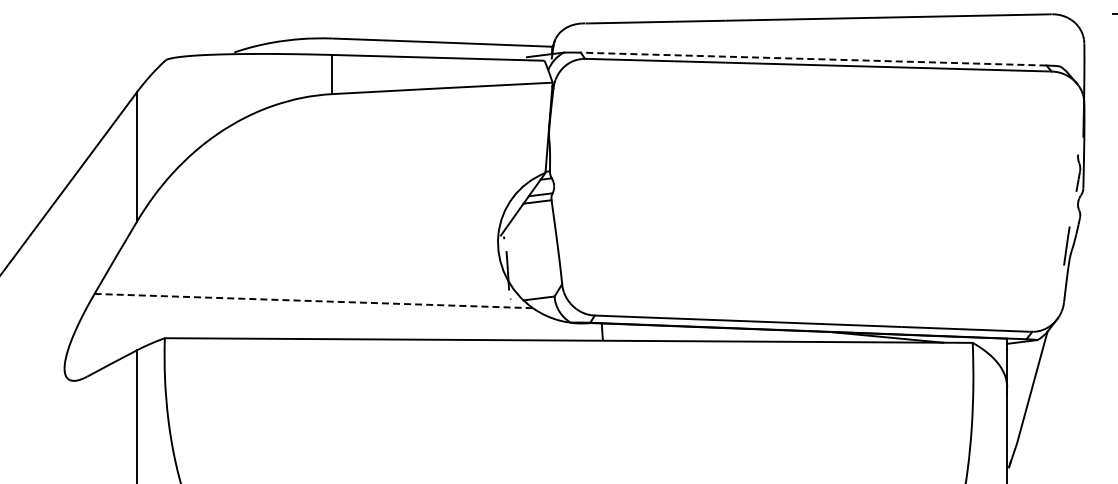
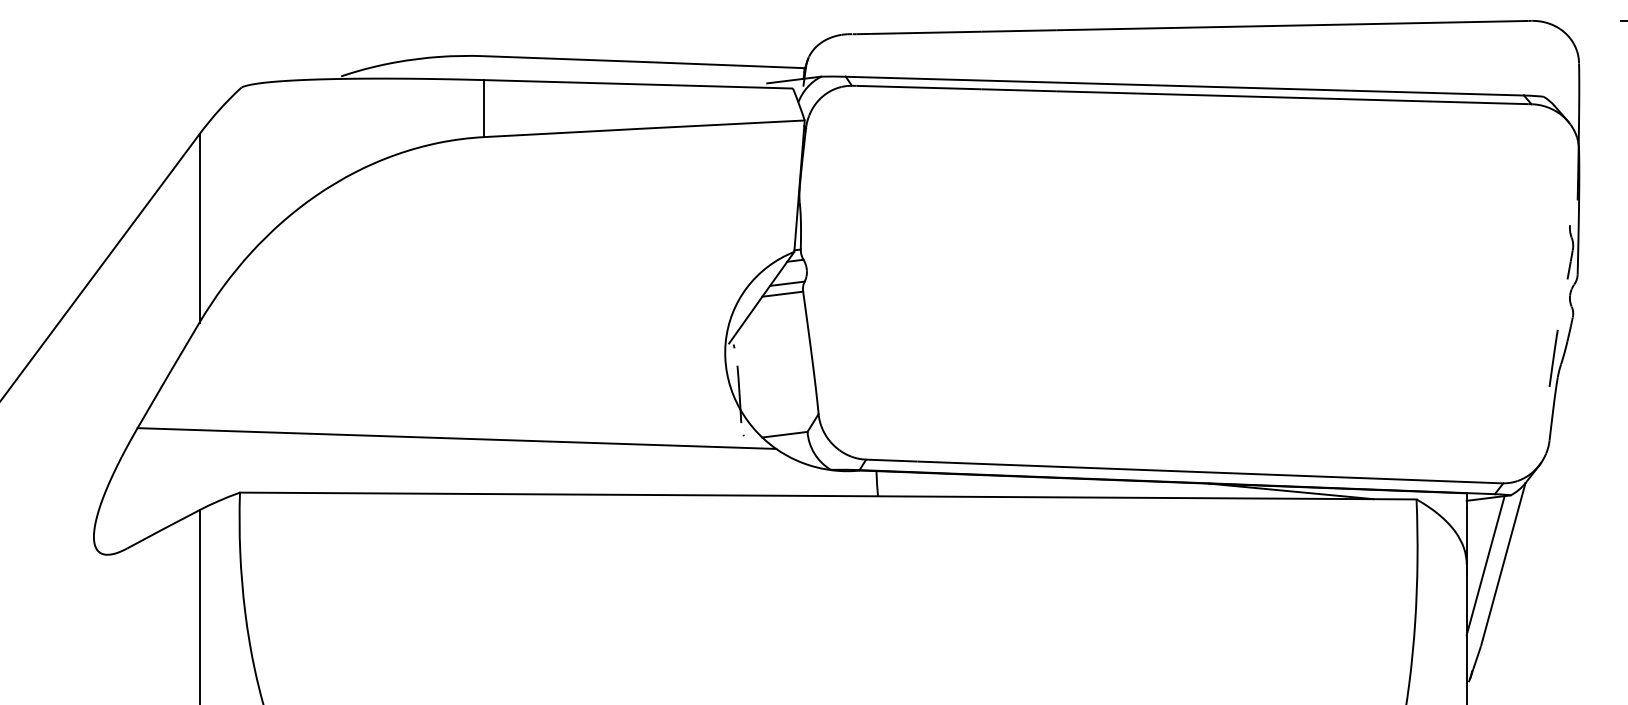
line: (813, 59) -> (1184, 86), dashed -> solid
line: (314, 301) -> (457, 439), dashed -> solid
line: (1020, 388) -> (1486, 565), added

